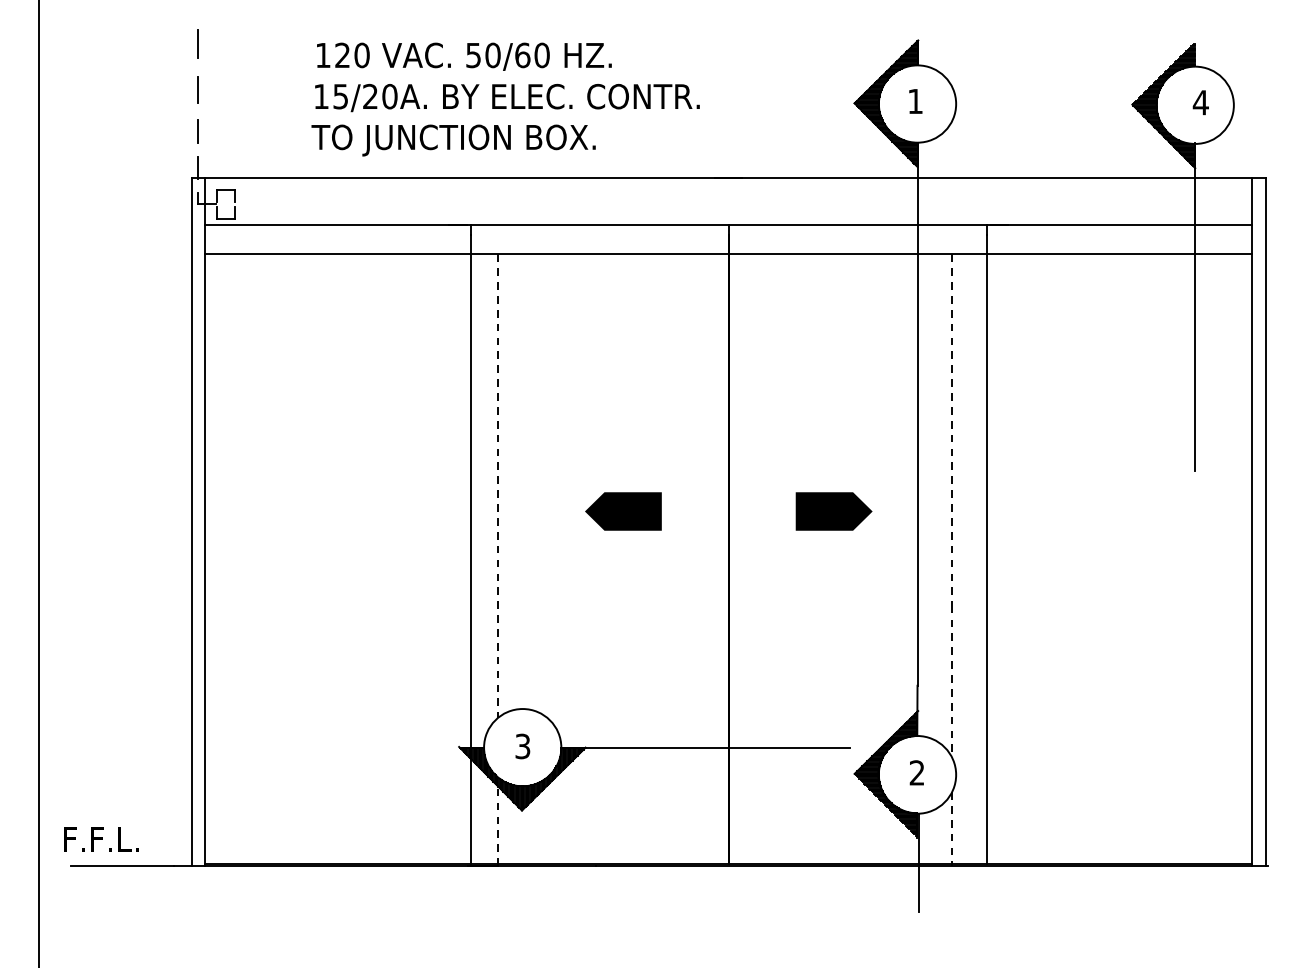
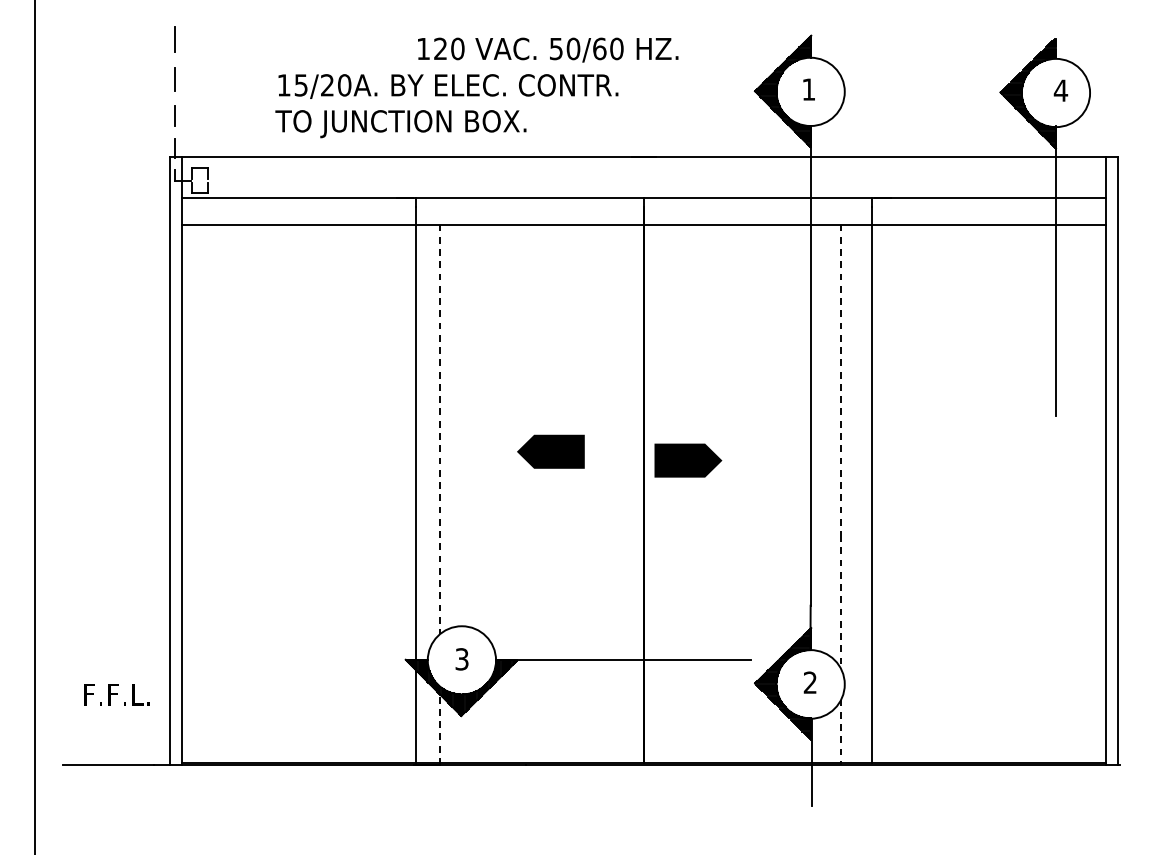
text: (464, 56) -> (548, 49), moved
part: (833, 511) -> (687, 460), moved
text: (101, 839) -> (117, 694), moved

